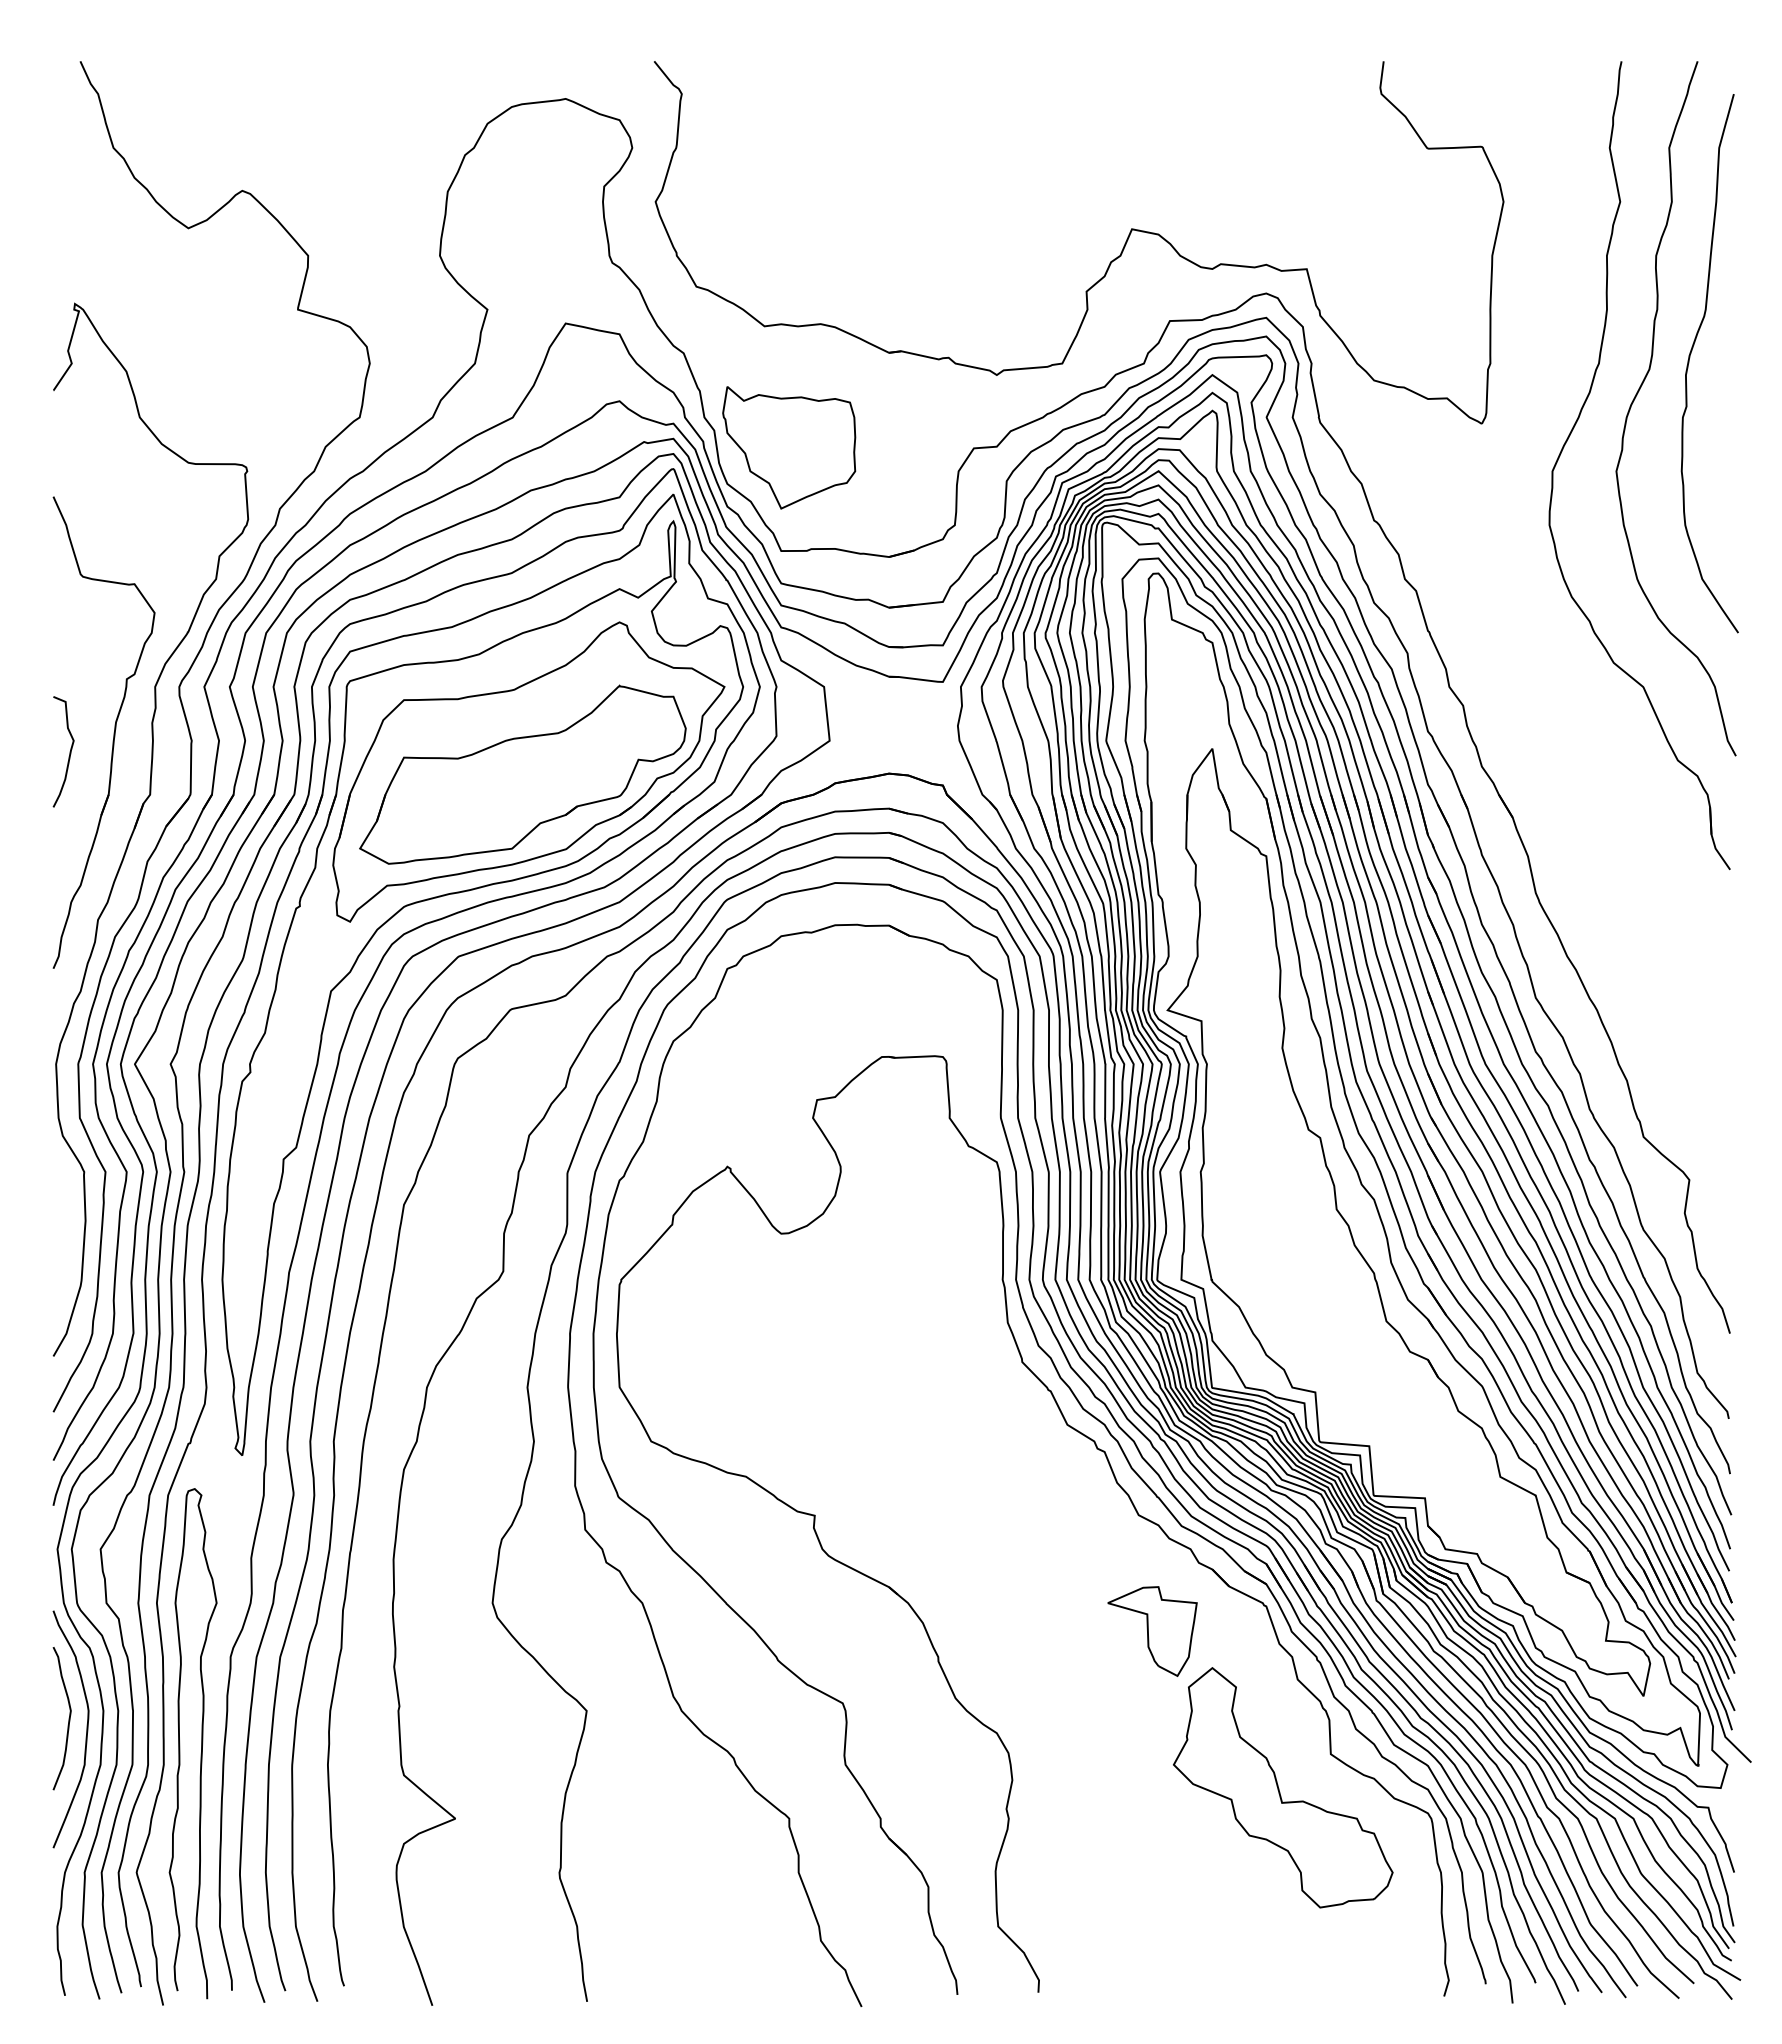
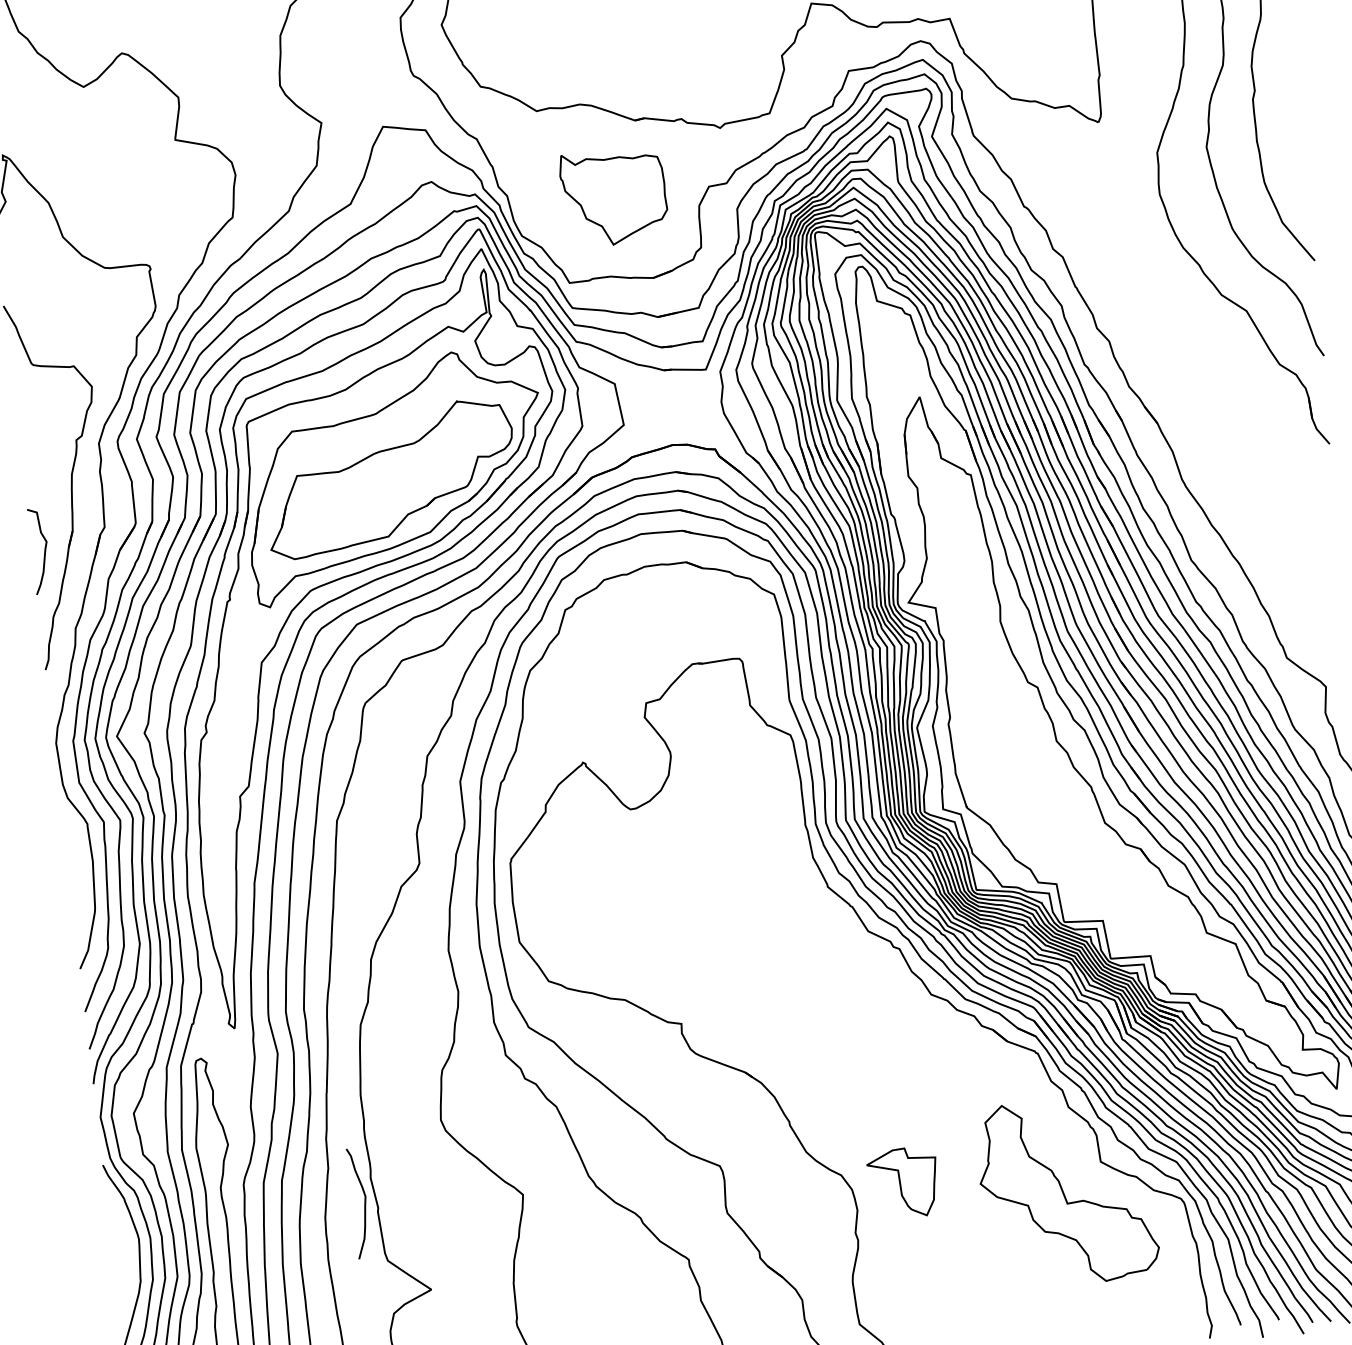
part: (789, 447) -> (614, 196), moved
curve: (69, 751) -> (44, 550), moved
part: (1152, 1631) -> (903, 1183), moved
curve: (68, 1718) -> (364, 1202), moved

